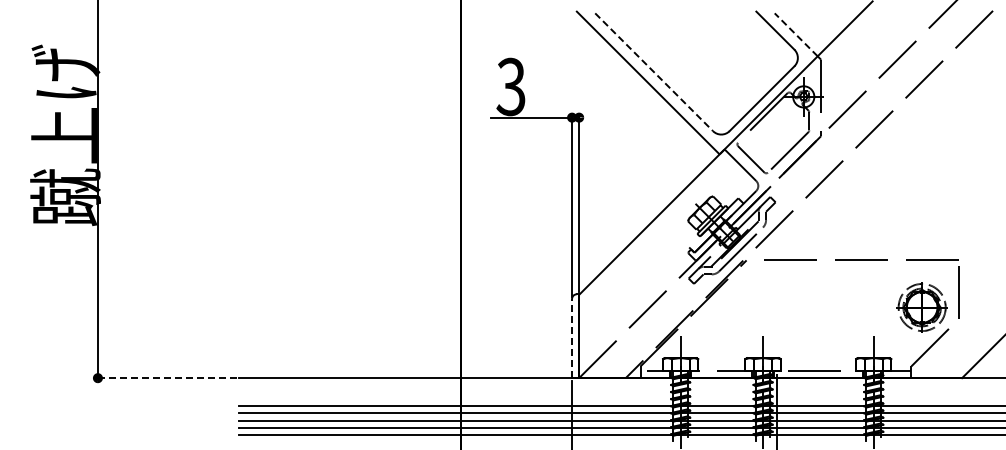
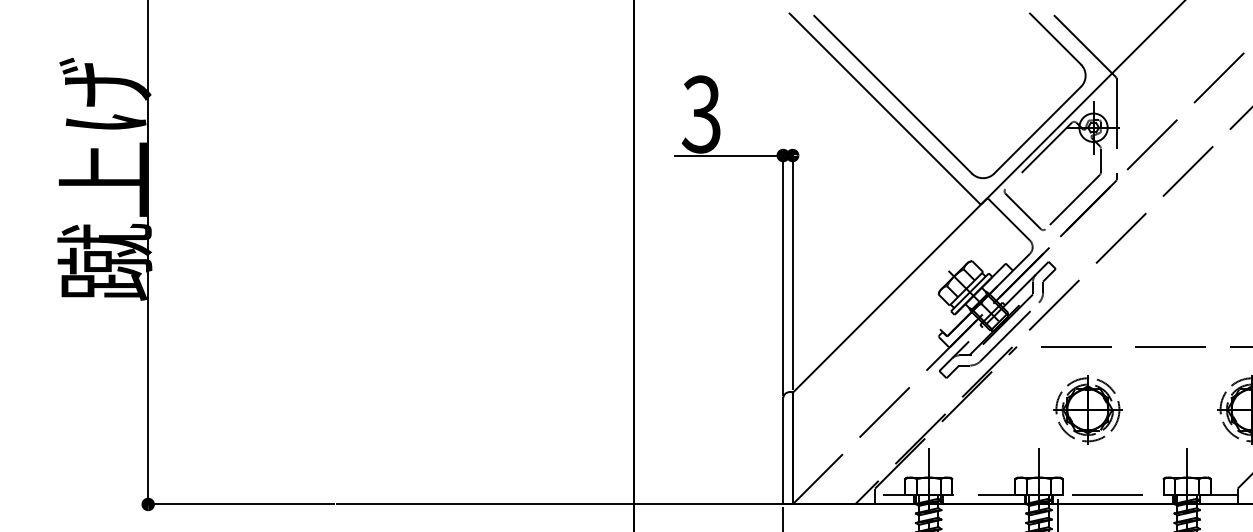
line: (795, 34) -> (1082, 44), dashed -> solid
line: (654, 72) -> (893, 95), dashed -> solid
part: (799, 307) -> (1087, 409), added
line: (572, 338) -> (783, 451), dashed -> solid
line: (166, 378) -> (240, 504), dashed -> solid

